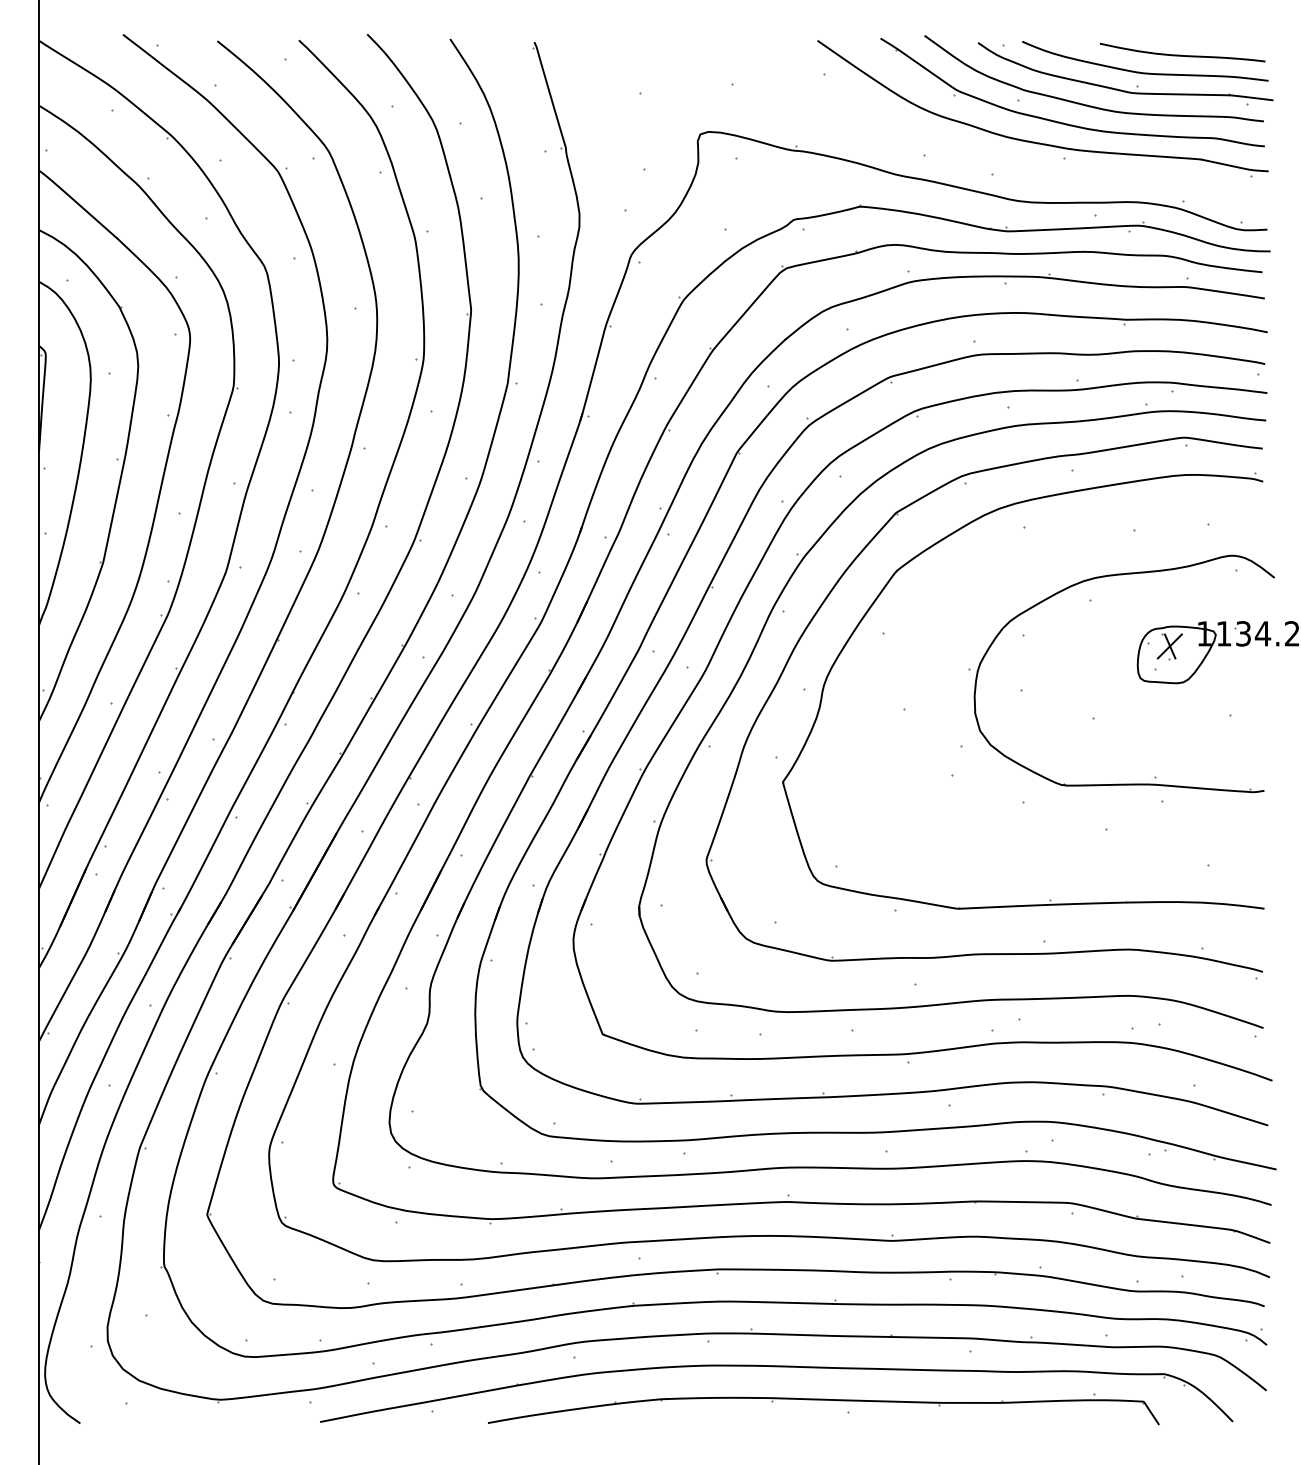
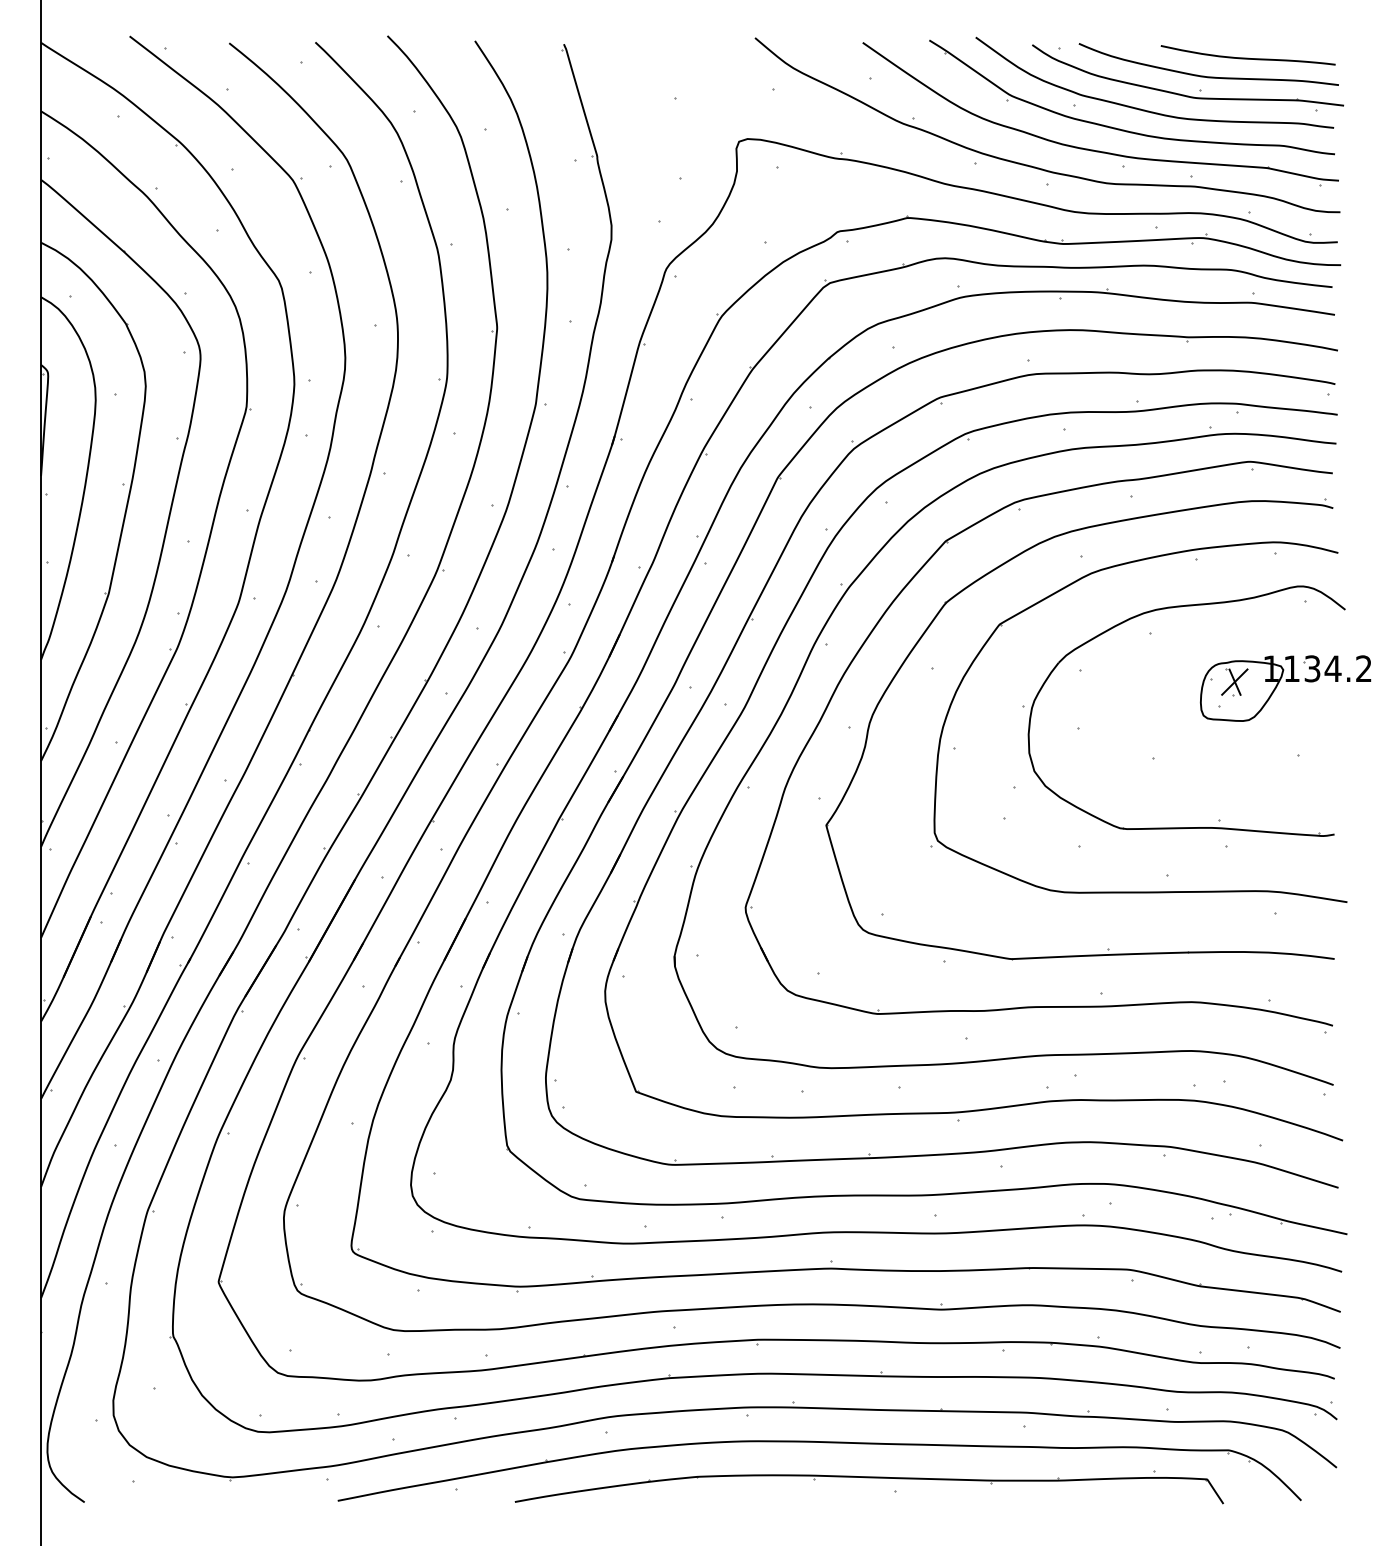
part: (983, 158) -> (1038, 167), added
part: (1008, 558) -> (1064, 589), added

